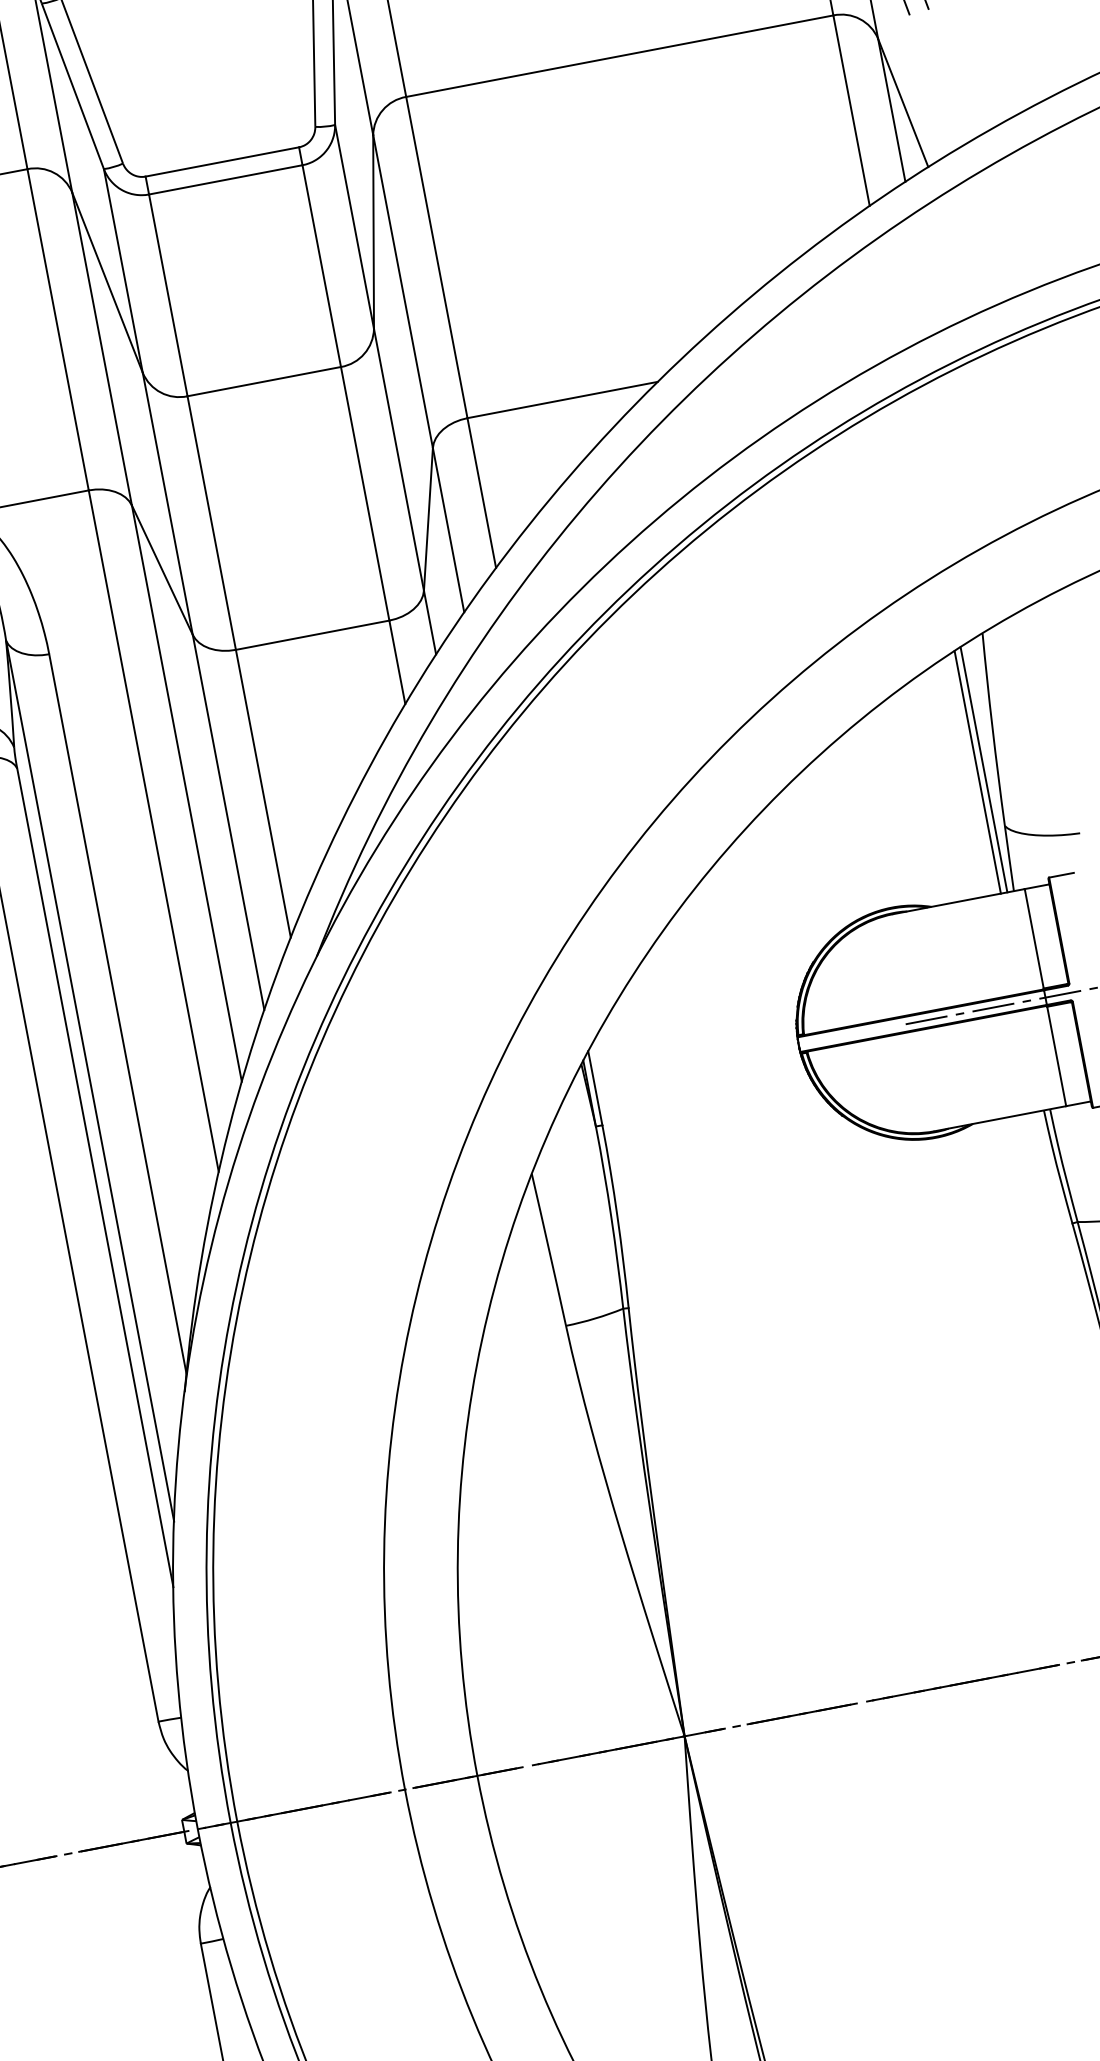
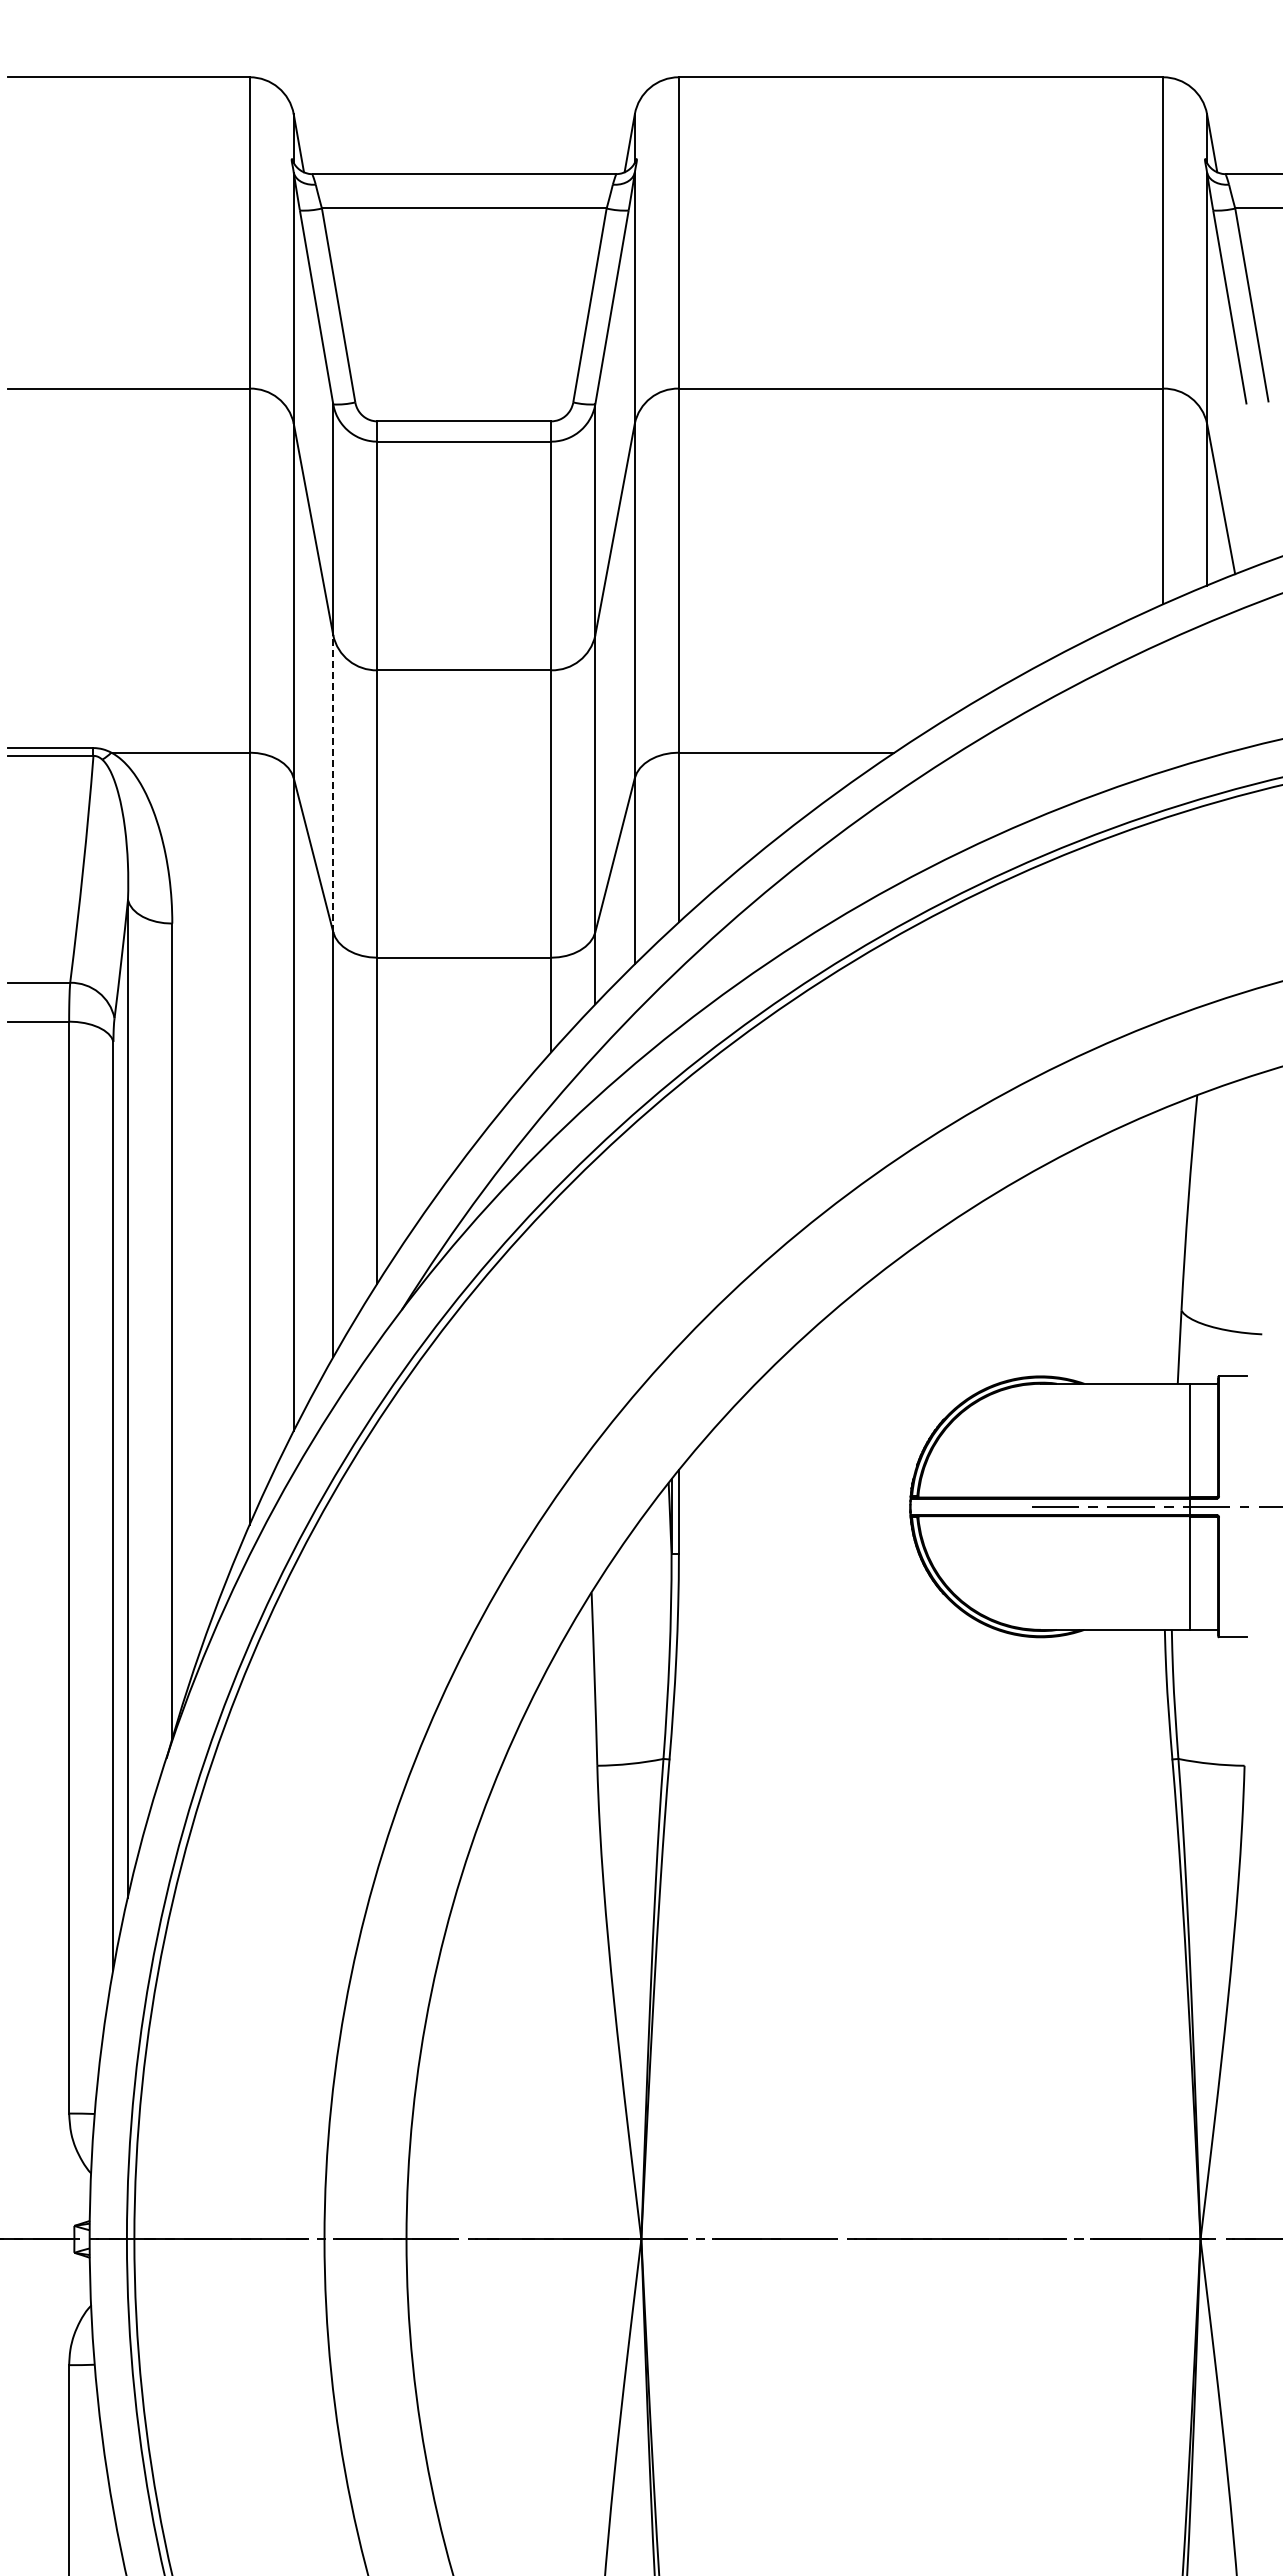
line: (167, 503) -> (333, 783), solid -> dashed
line: (984, 769) -> (1170, 1244), removed
line: (978, 772) -> (1163, 1246), removed

